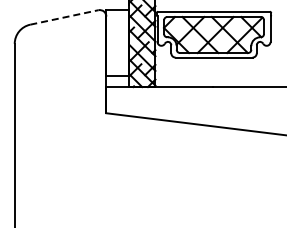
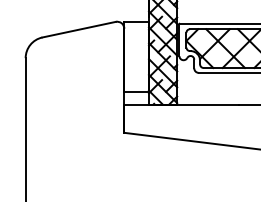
line: (64, 17) -> (79, 29), dashed -> solid

